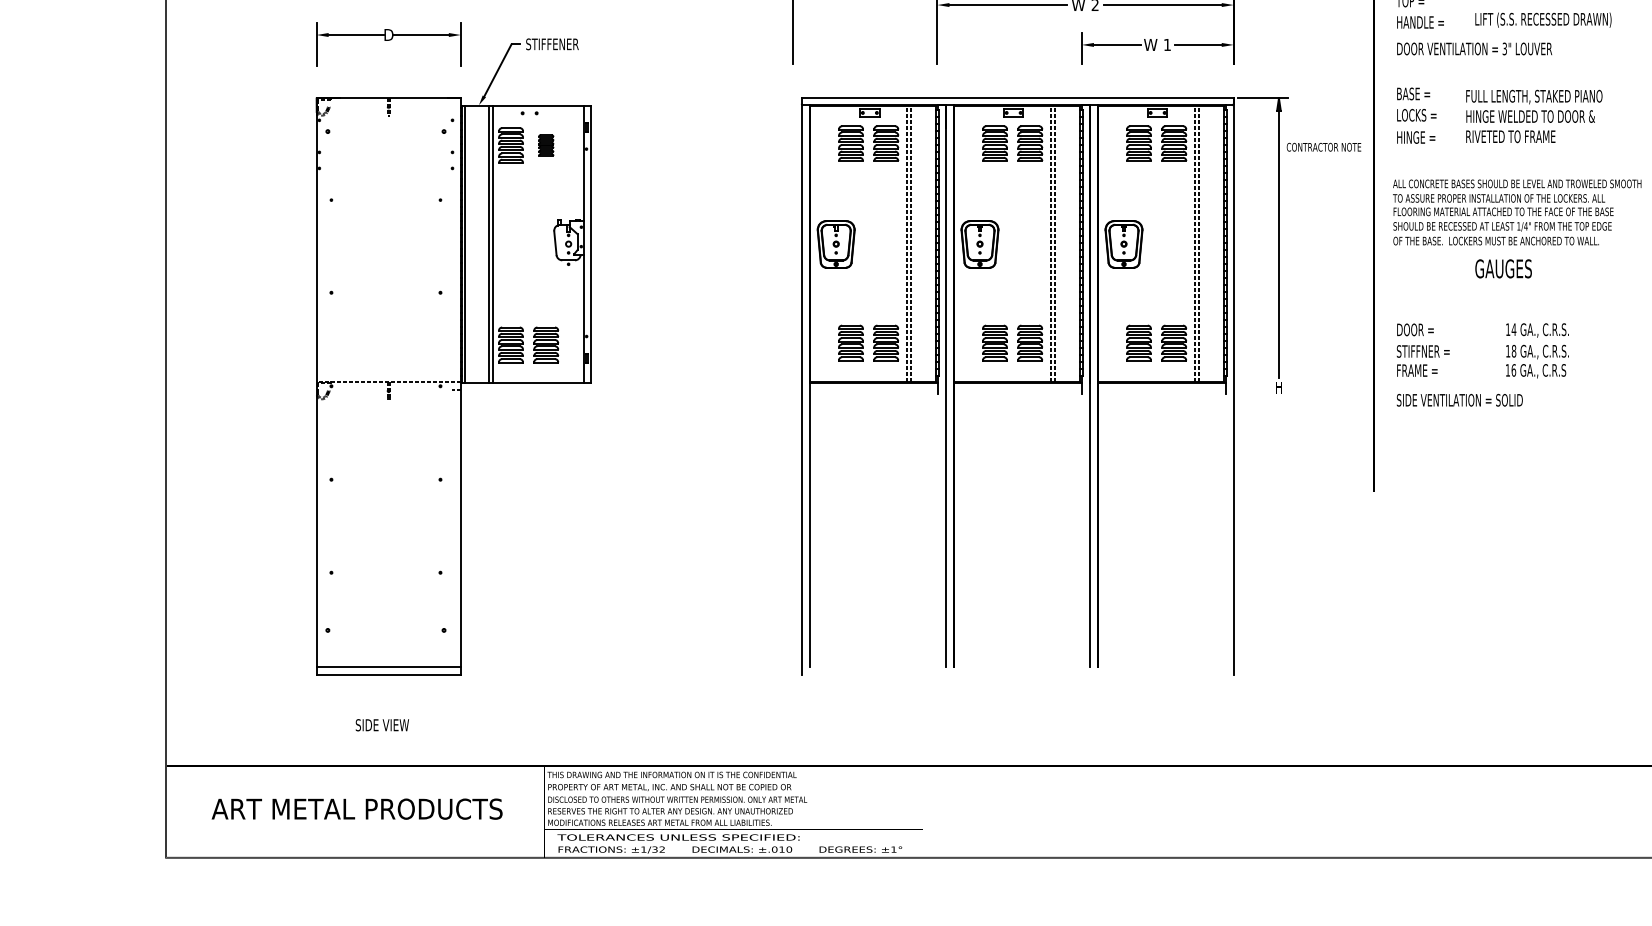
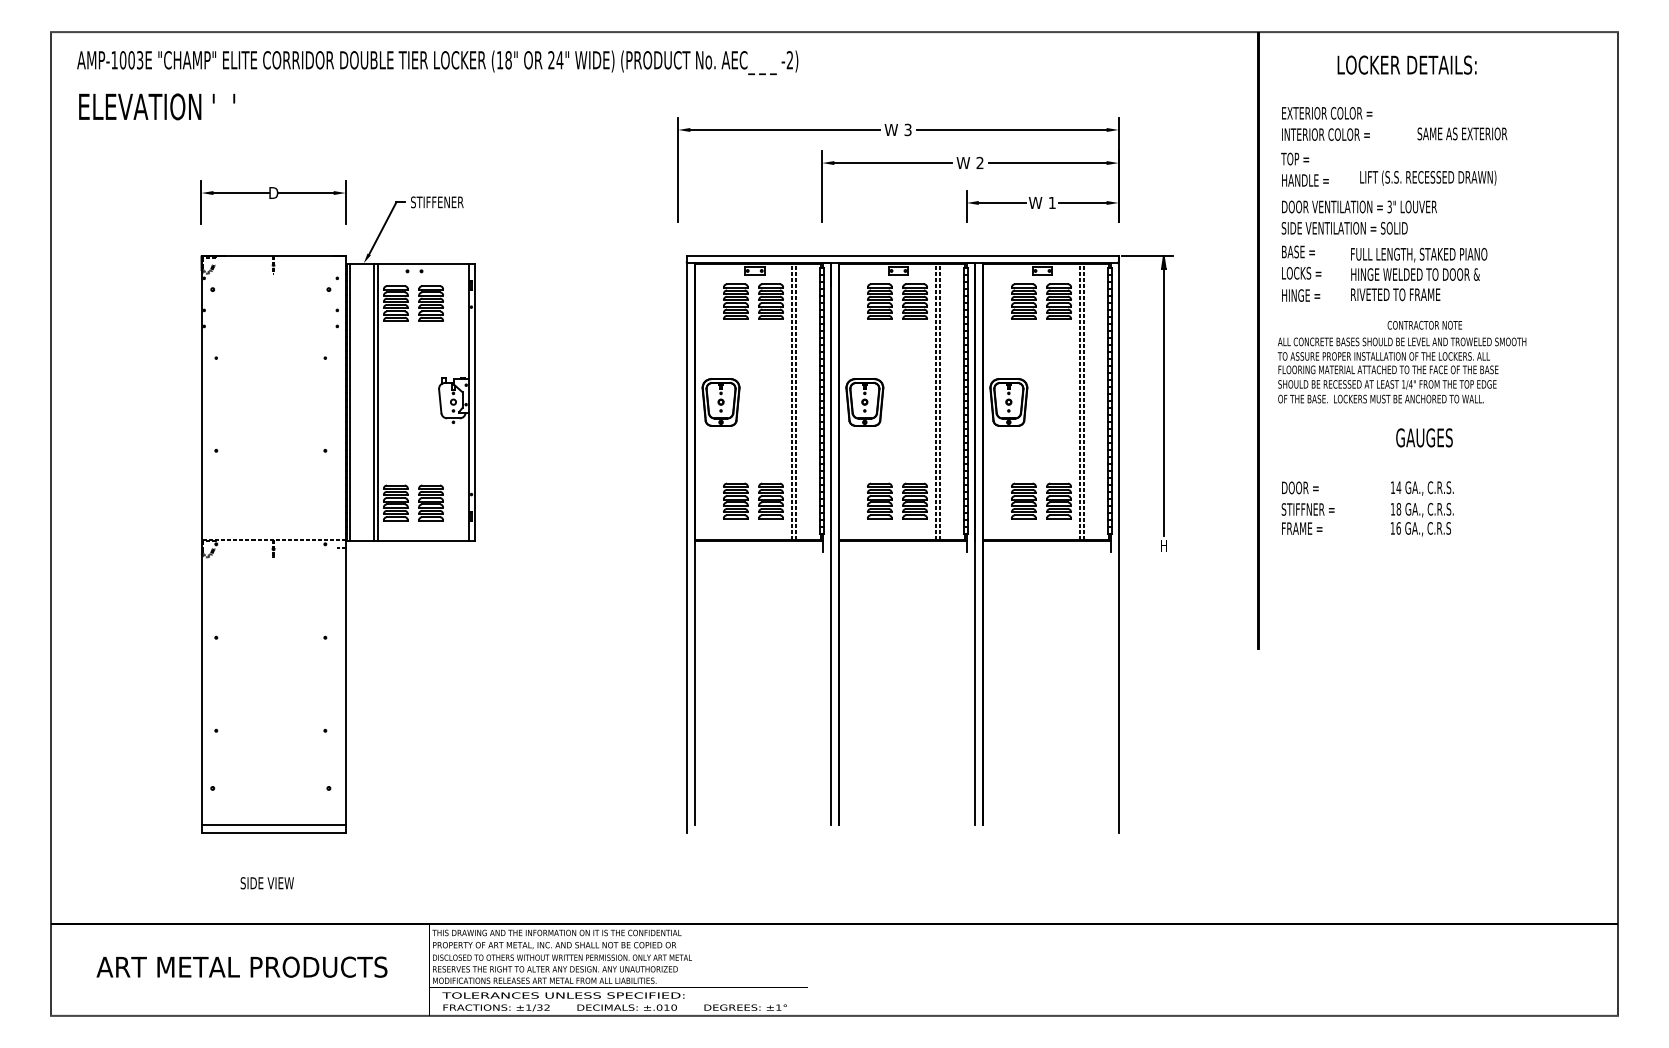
part: (545, 145) -> (430, 303), size x1.67
text: (1323, 147) -> (1424, 325), moved
text: (1503, 268) -> (1424, 437), moved
text: (1459, 400) -> (1344, 228), moved

